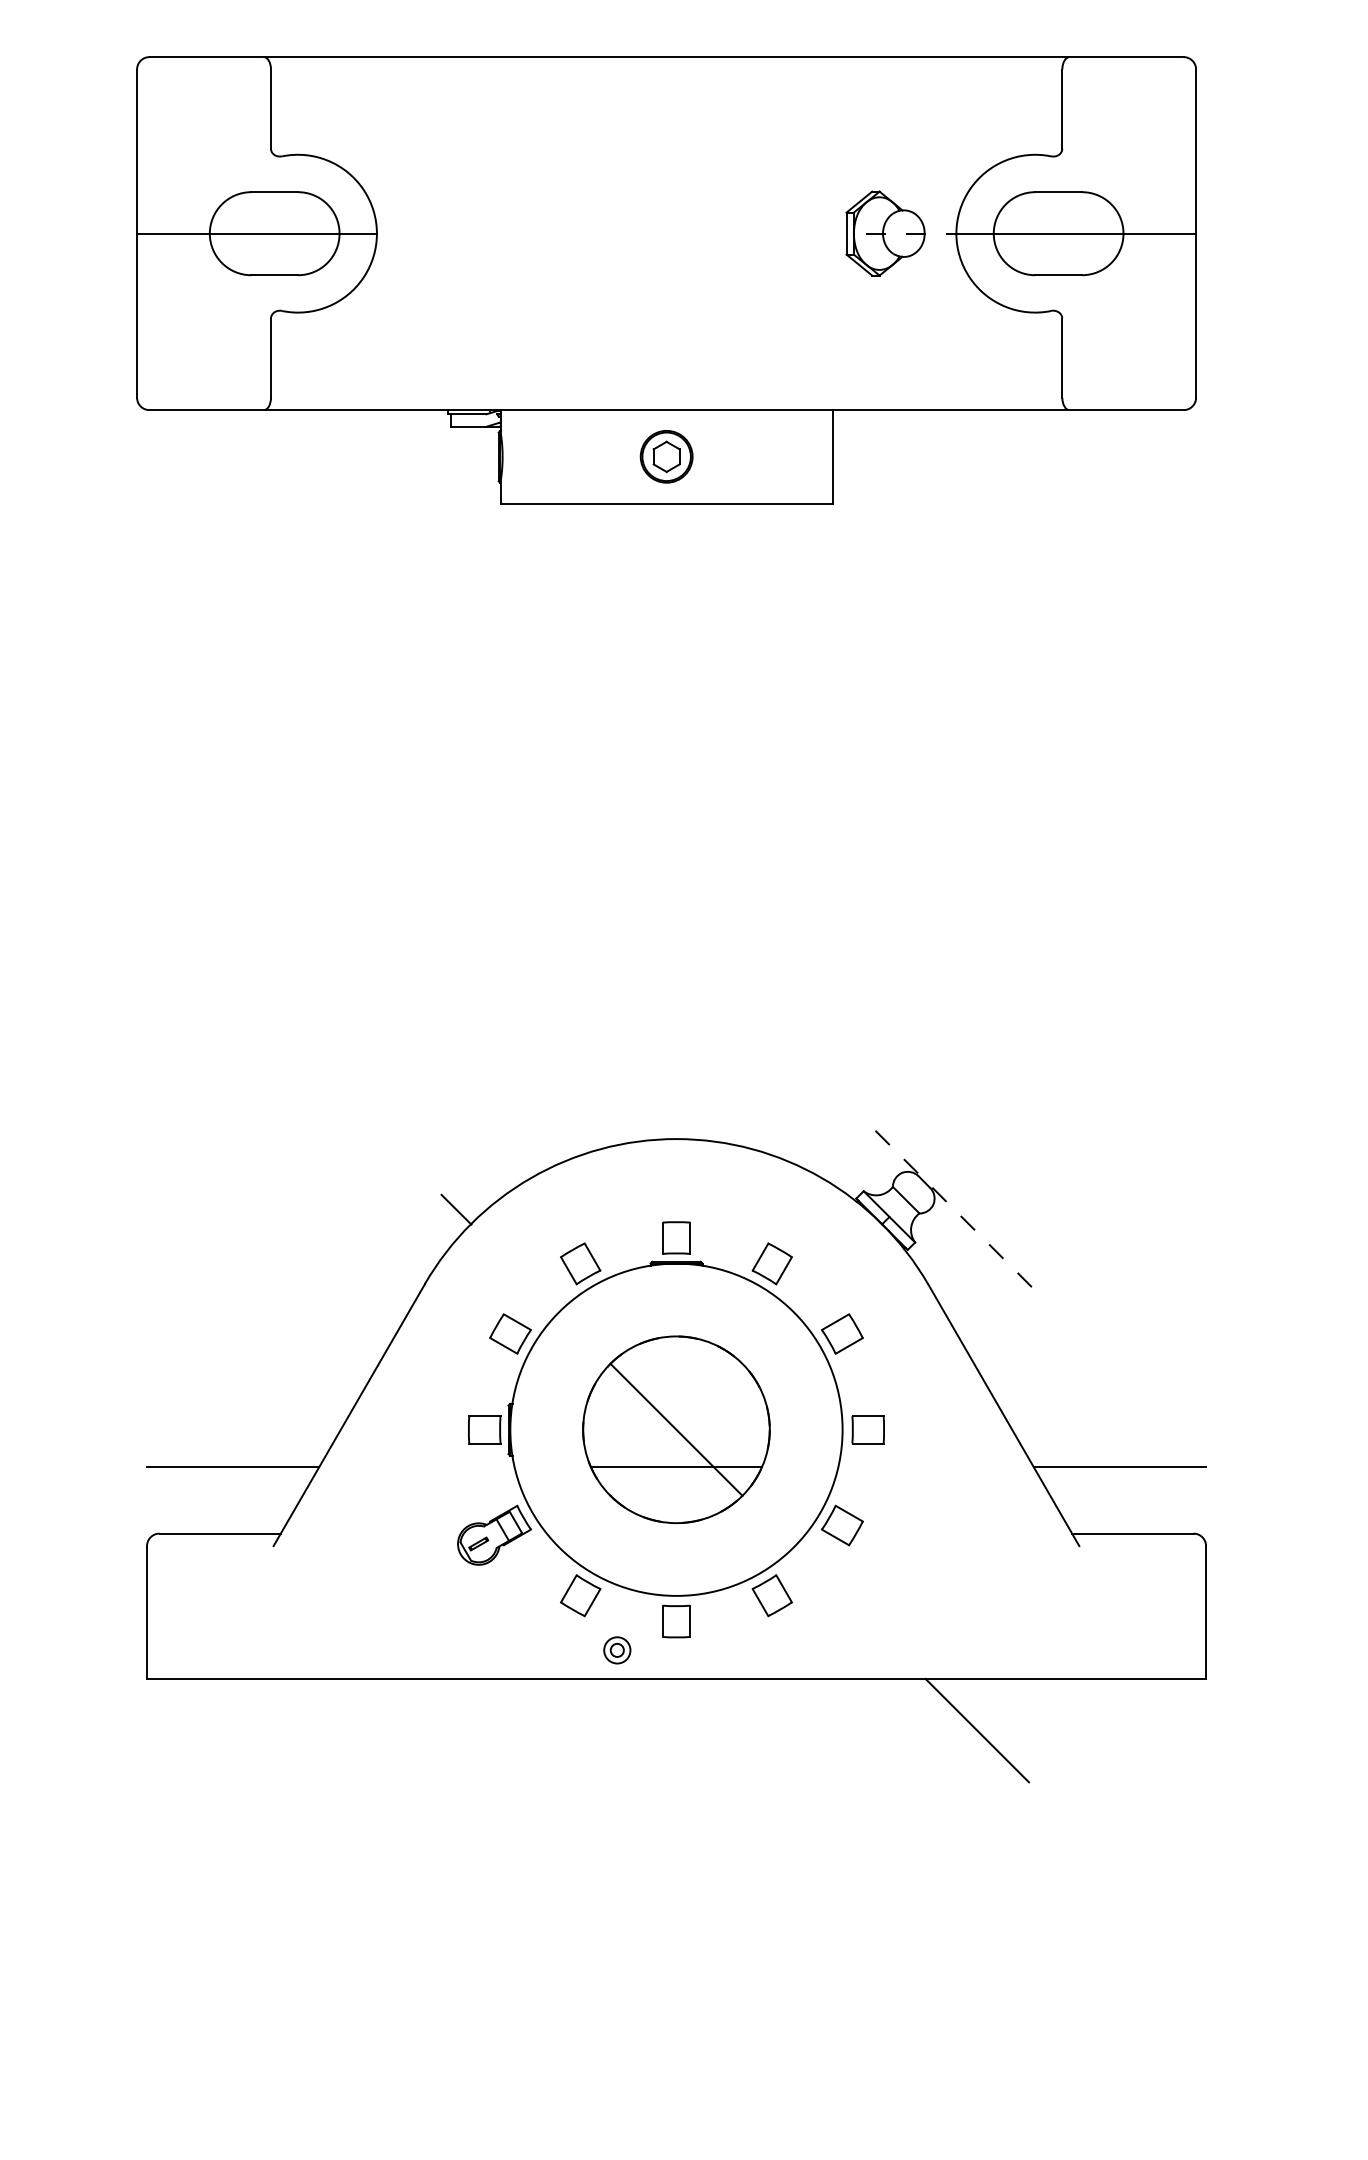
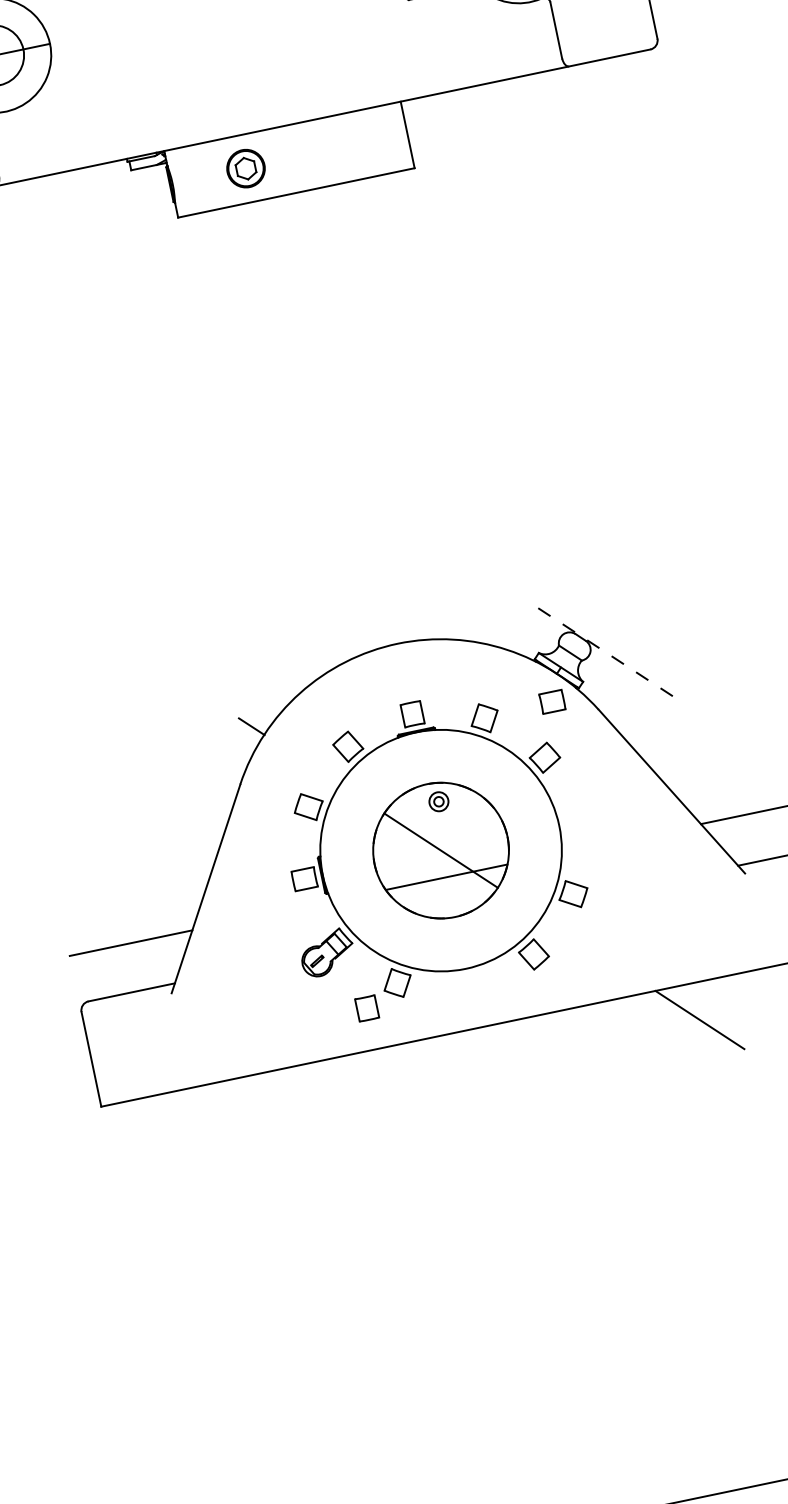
part: (666, 456) -> (245, 168), moved
part: (867, 1429) -> (551, 701), moved
part: (676, 1621) -> (367, 1008), moved
part: (617, 1650) -> (439, 801), moved

